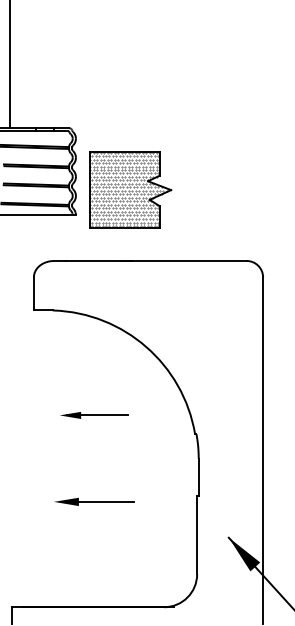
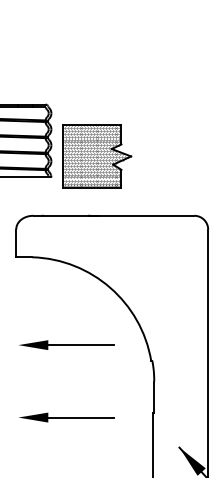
part: (94, 415) -> (66, 345), size x1.67
part: (94, 501) -> (66, 417), size x1.43

